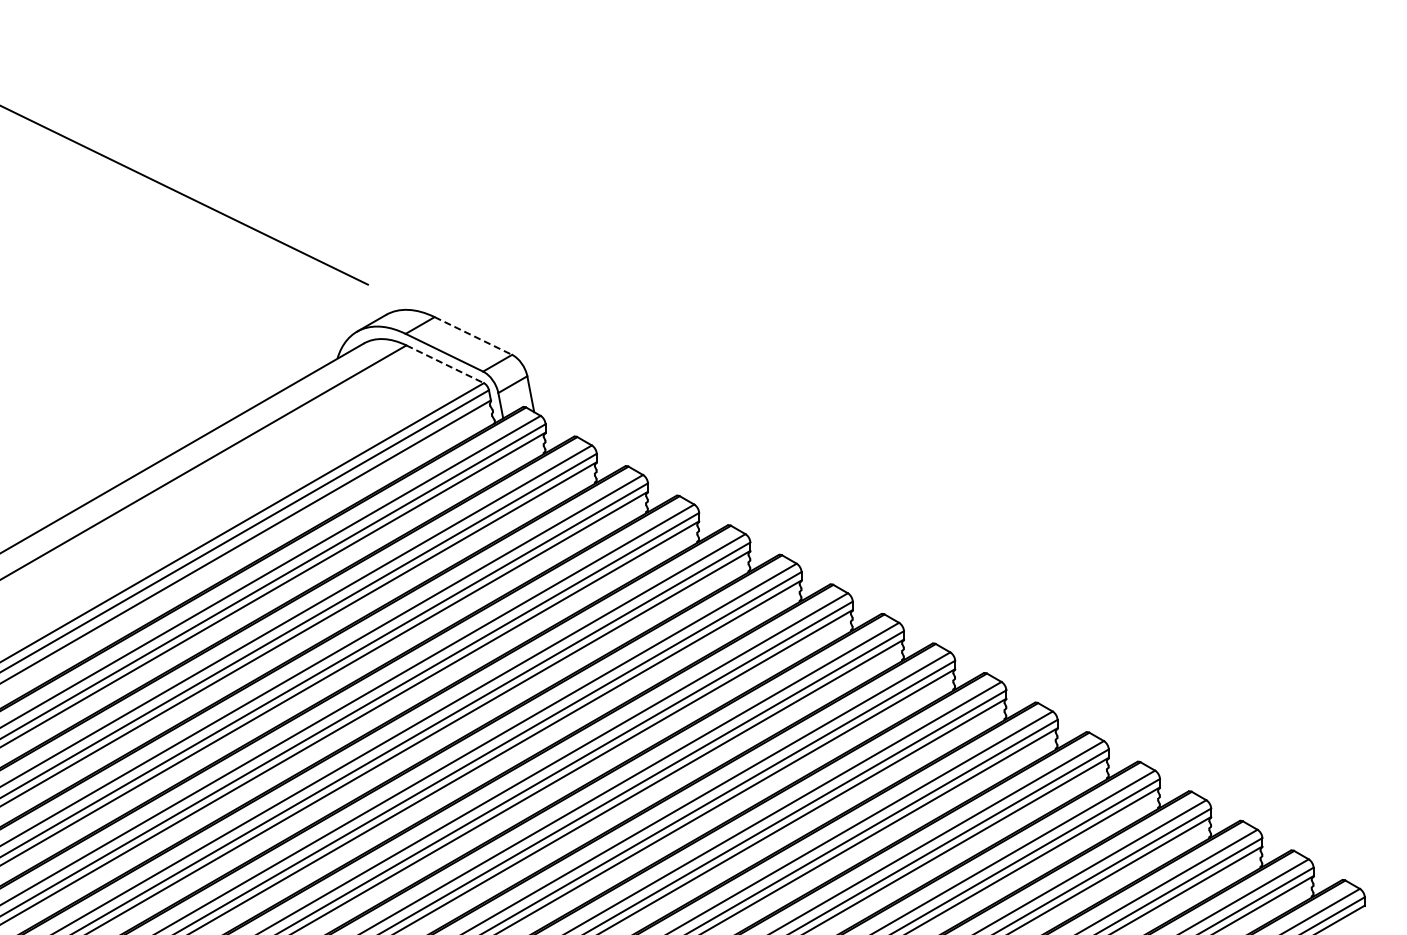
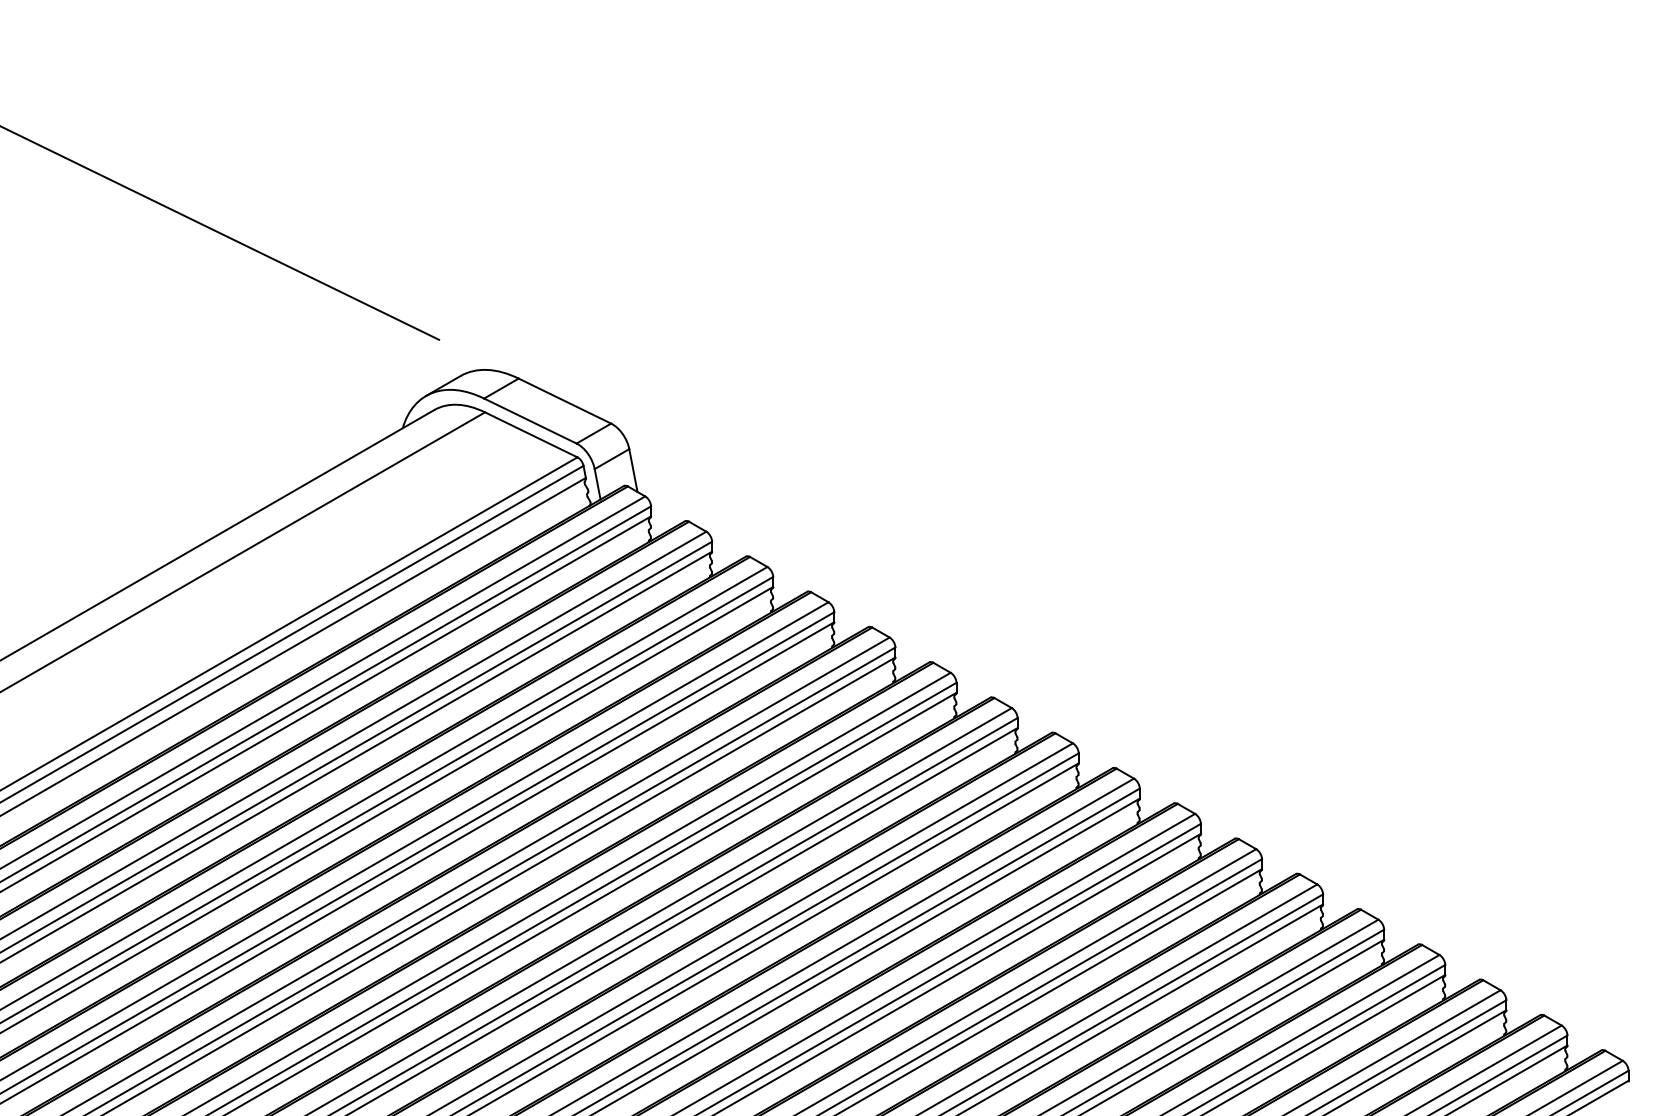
line: (473, 336) -> (565, 401), dashed -> solid
line: (445, 364) -> (531, 435), dashed -> solid

